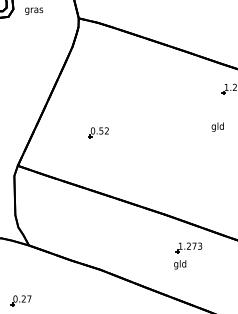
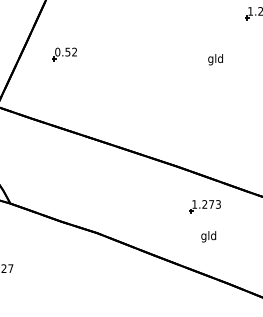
text: (217, 126) -> (215, 58), moved
part: (98, 132) -> (64, 54), moved
text: (180, 264) -> (209, 236), moved

